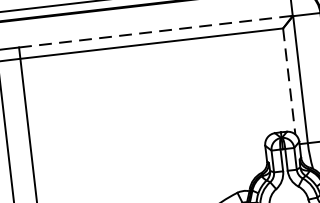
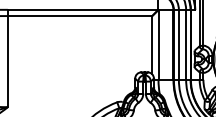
line: (156, 30) -> (83, 9), dashed -> solid
line: (289, 81) -> (152, 45), dashed -> solid

